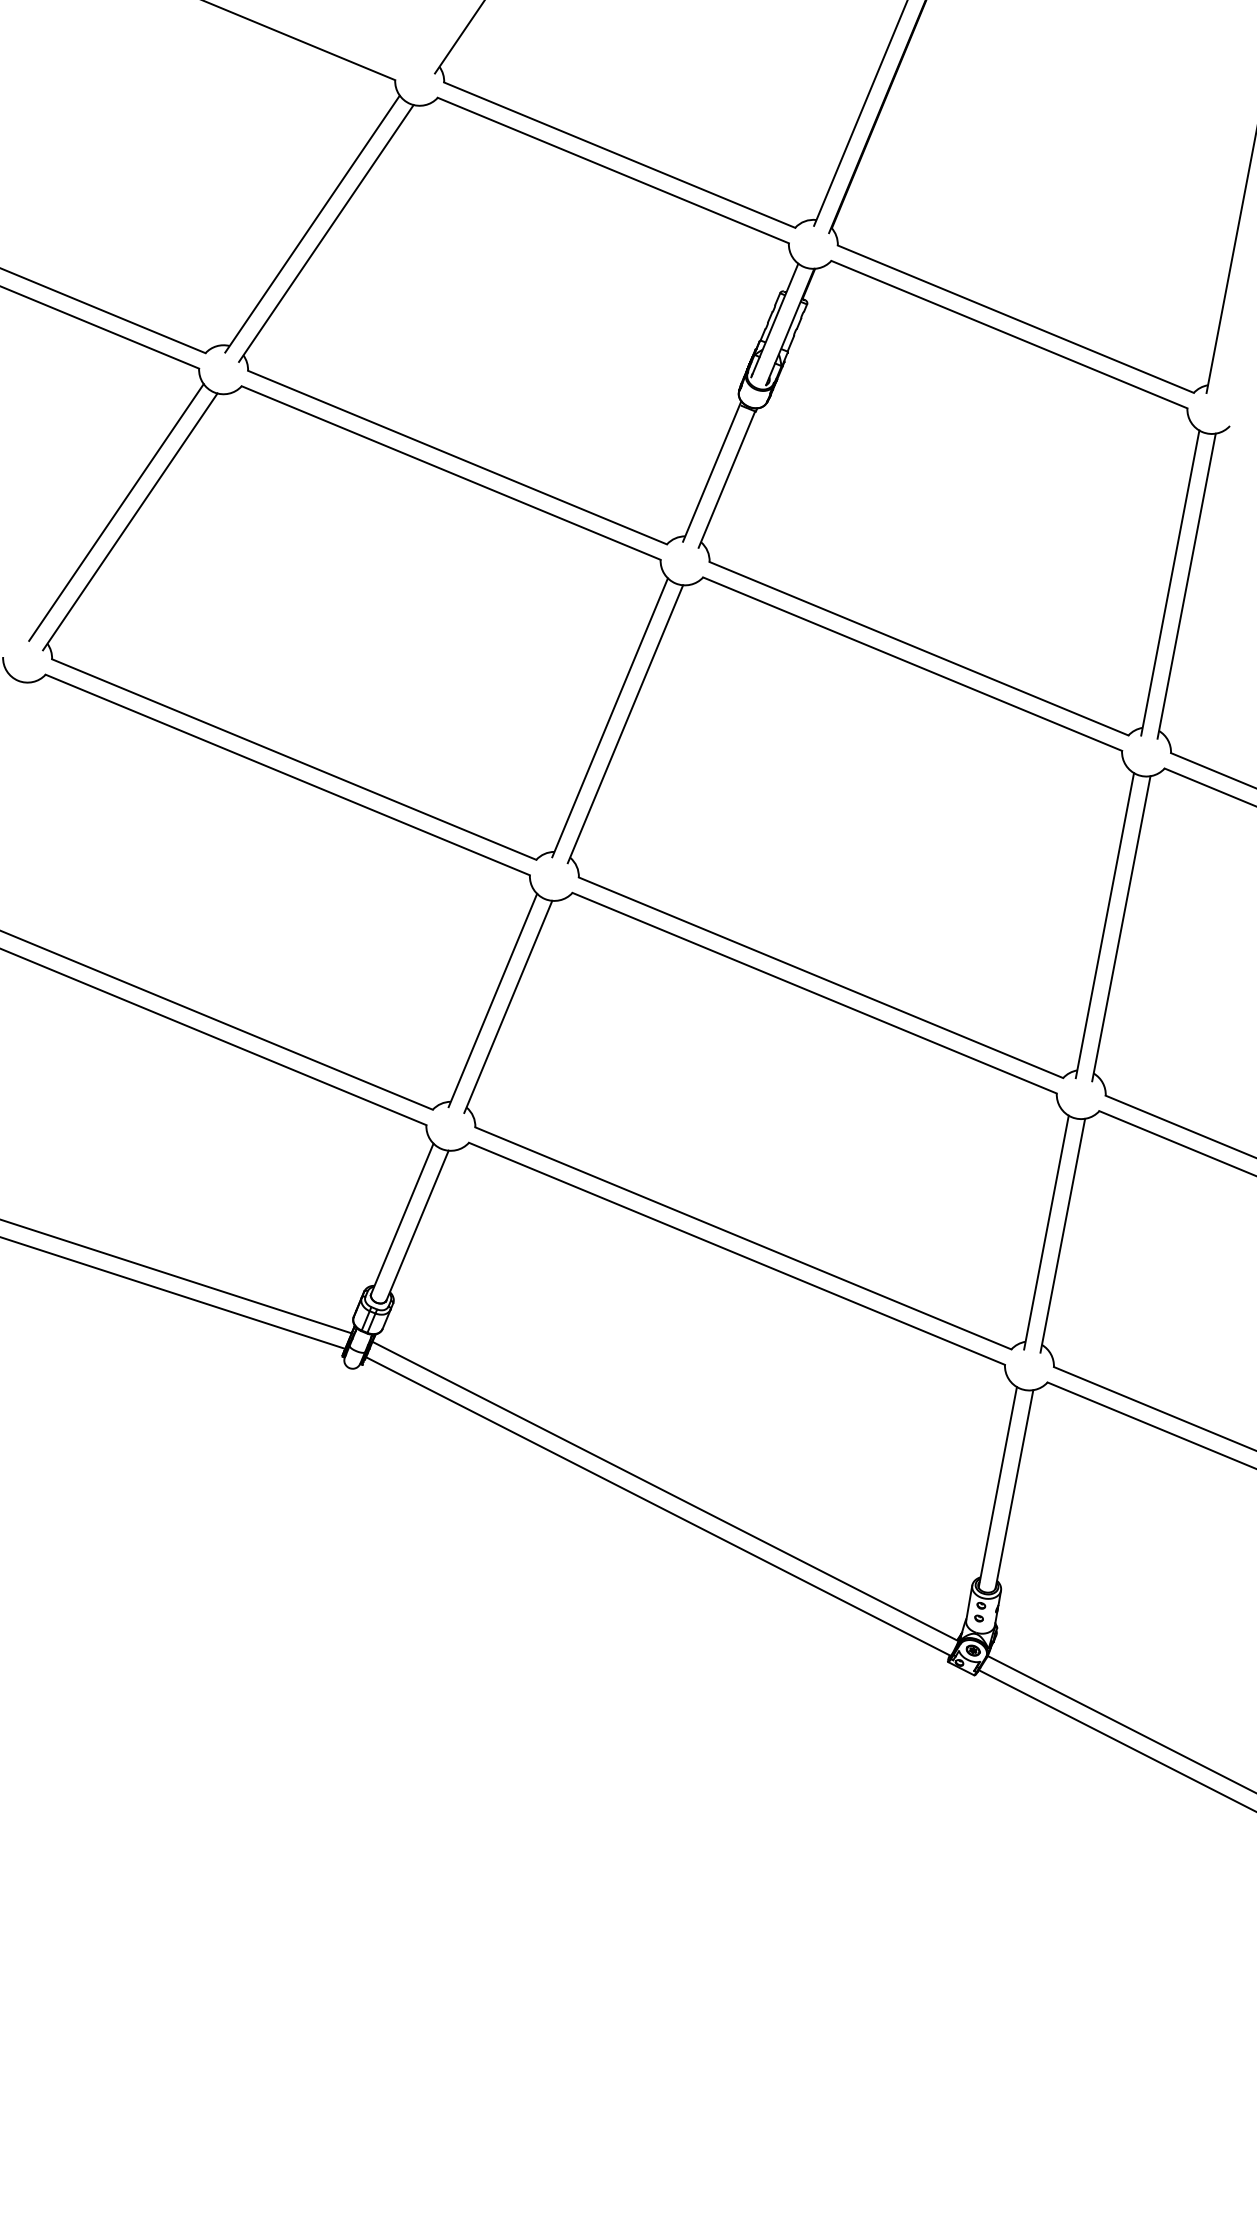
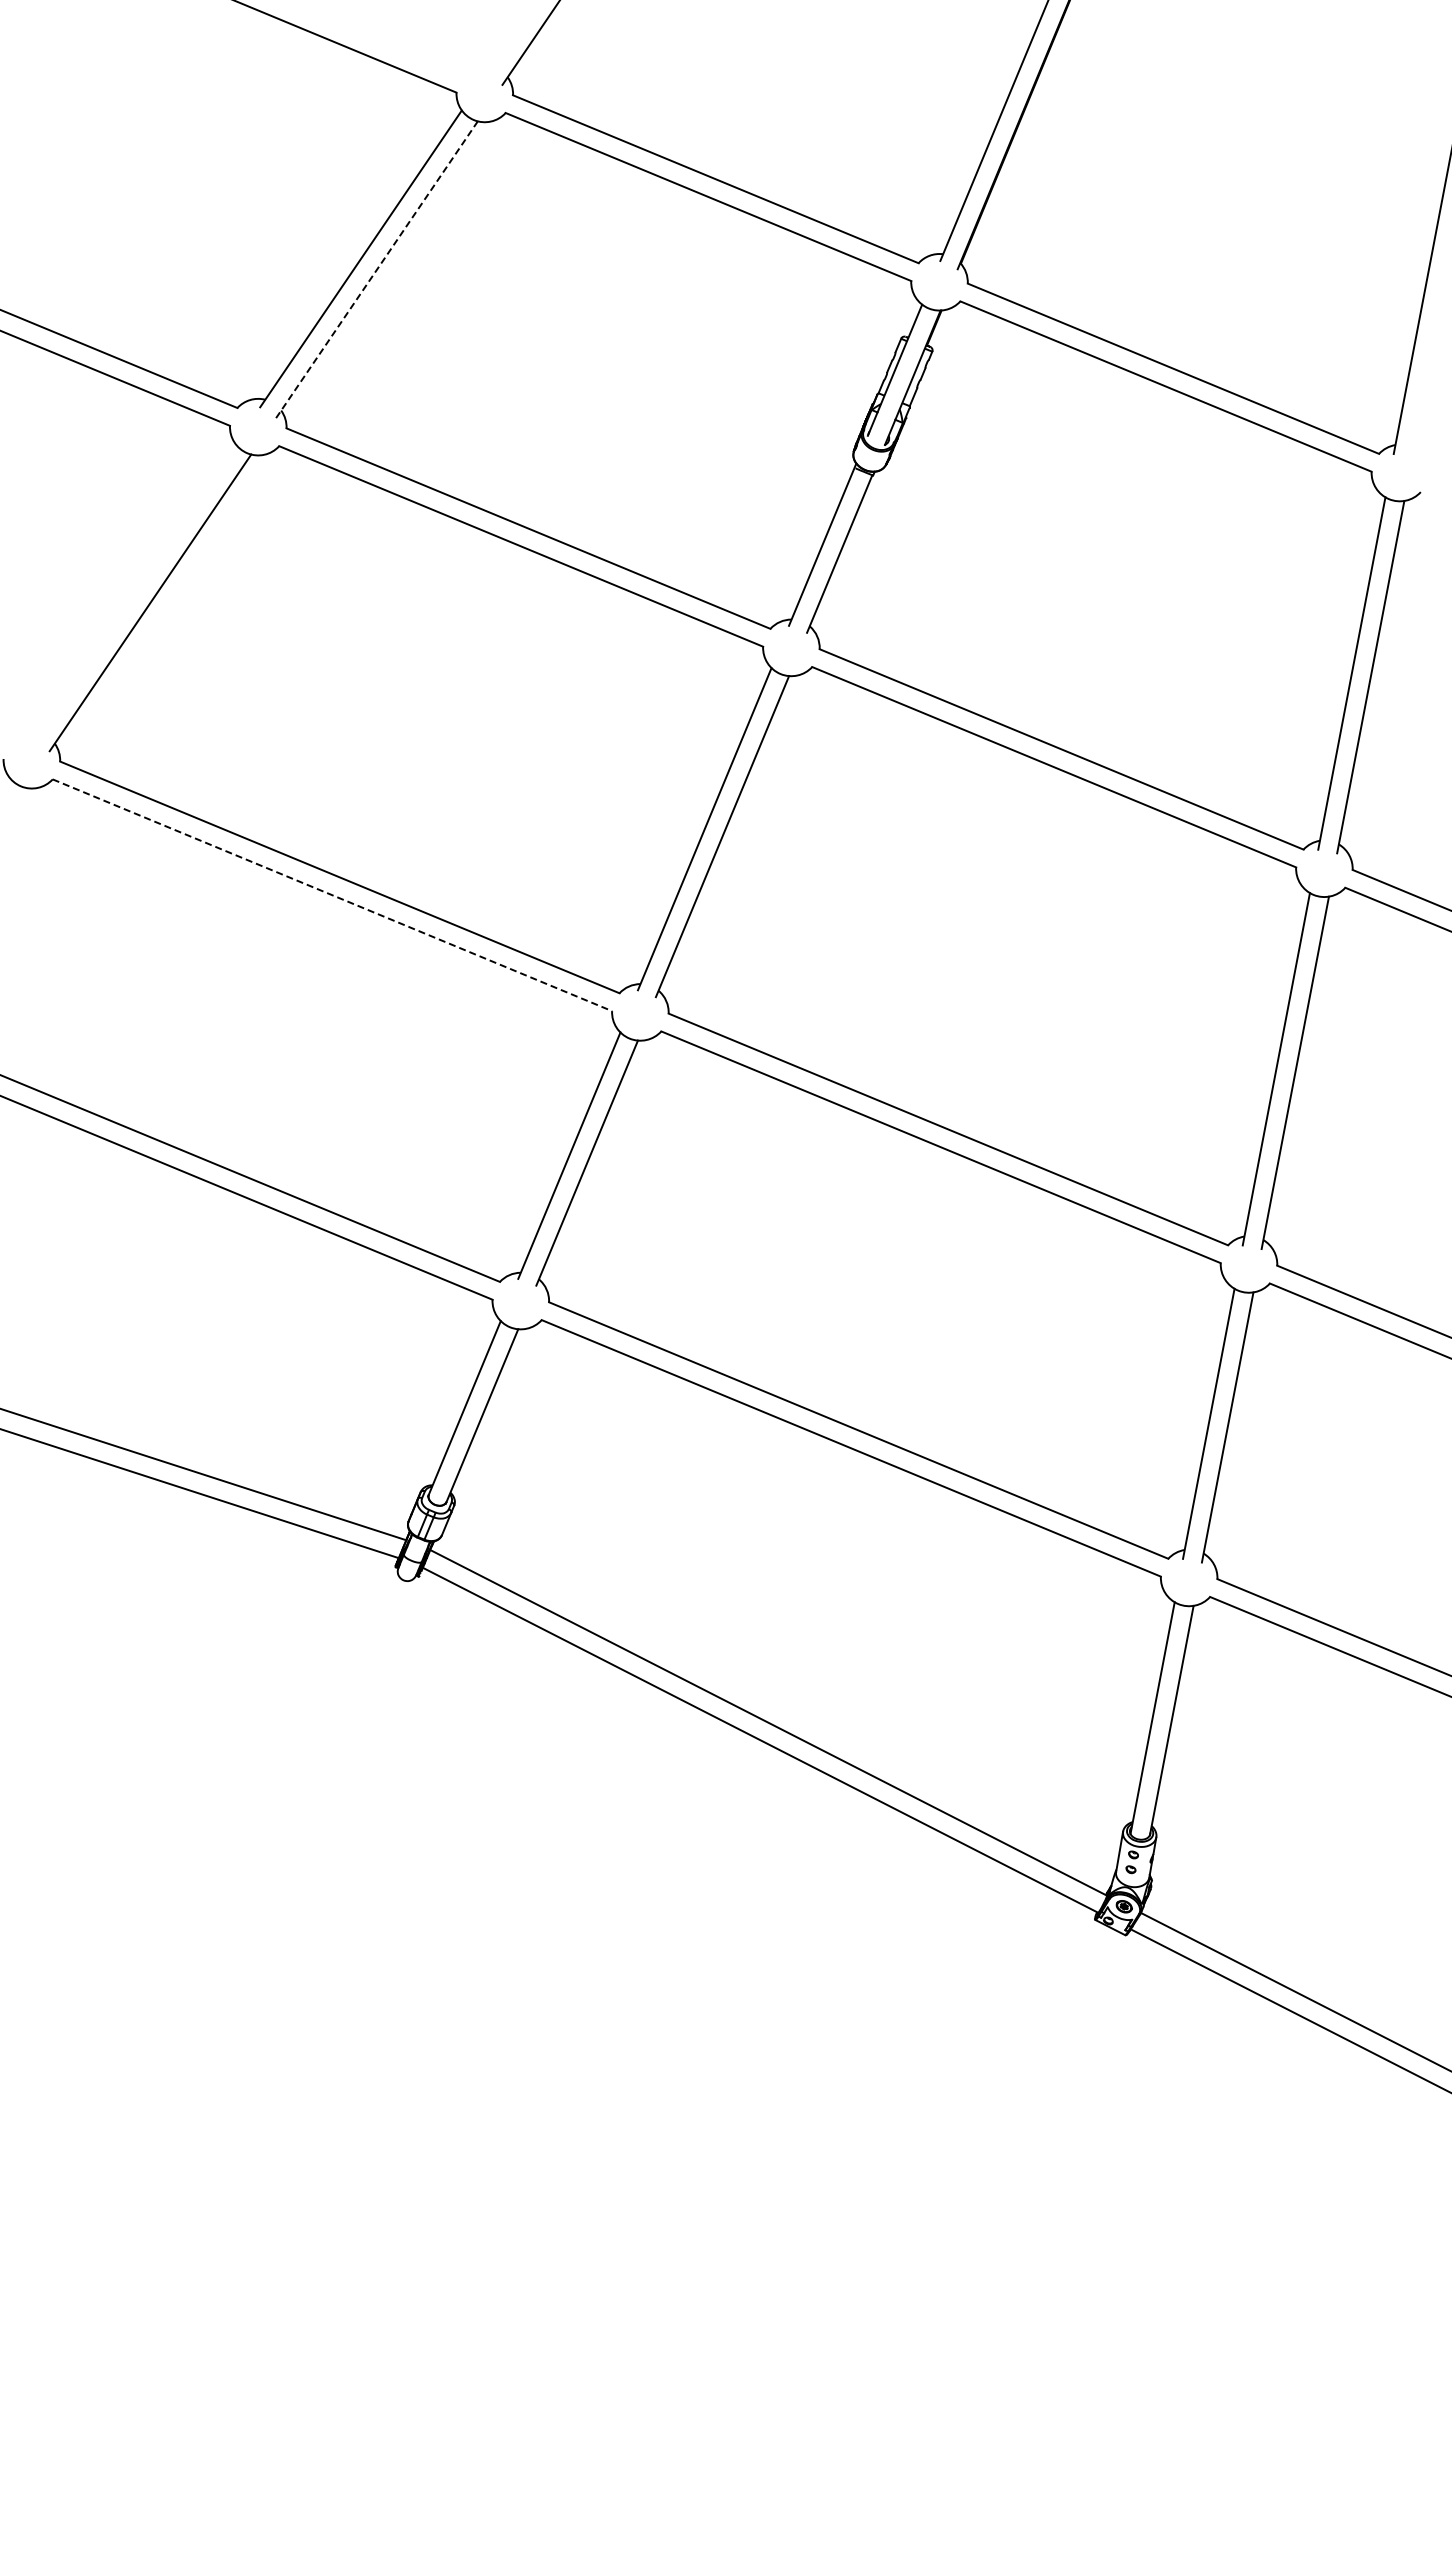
line: (326, 233) -> (377, 269), solid -> dashed
line: (116, 512) -> (134, 591), removed
line: (287, 775) -> (332, 895), solid -> dashed

